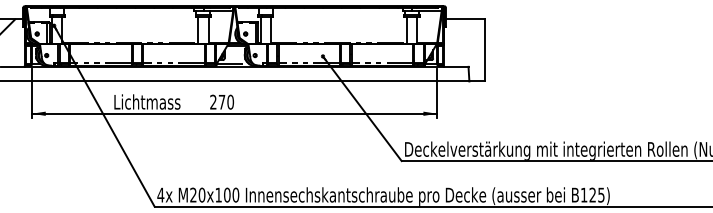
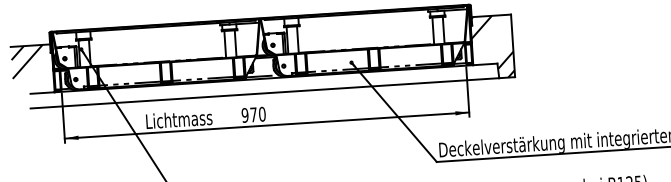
hatch: (464, 49) -> (492, 46), added
text: (213, 101) -> (245, 114), 270 -> 970

